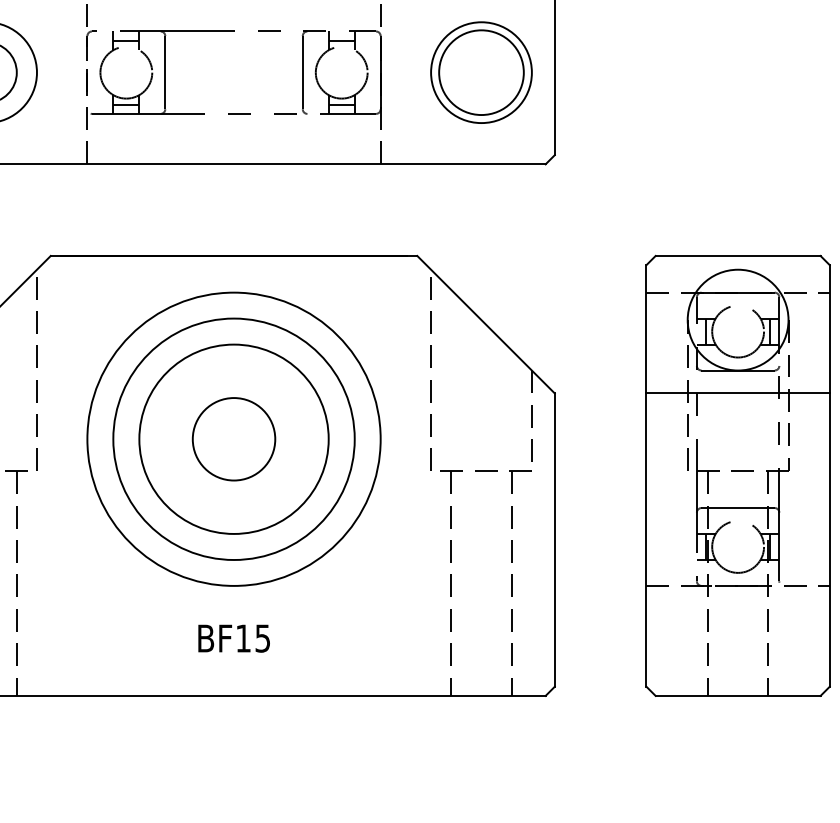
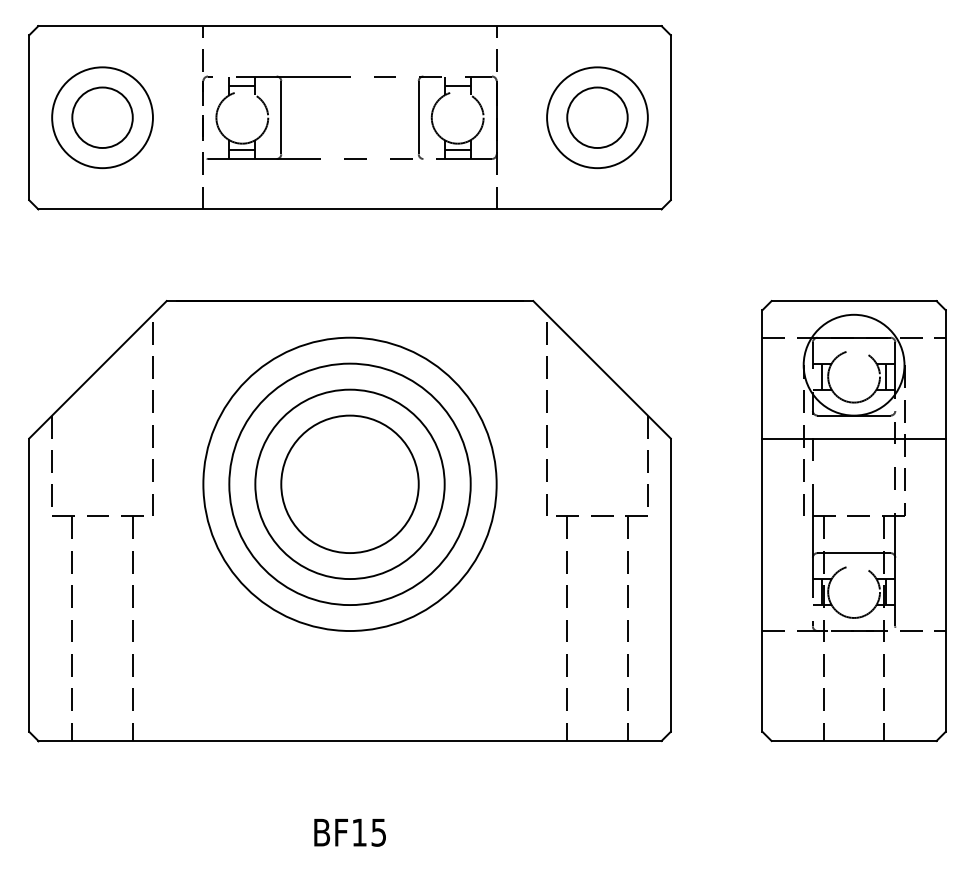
circle: (481, 72) -> (597, 117), size x0.71
circle: (233, 439) -> (349, 484), size x1.67
text: (233, 638) -> (349, 832), moved

